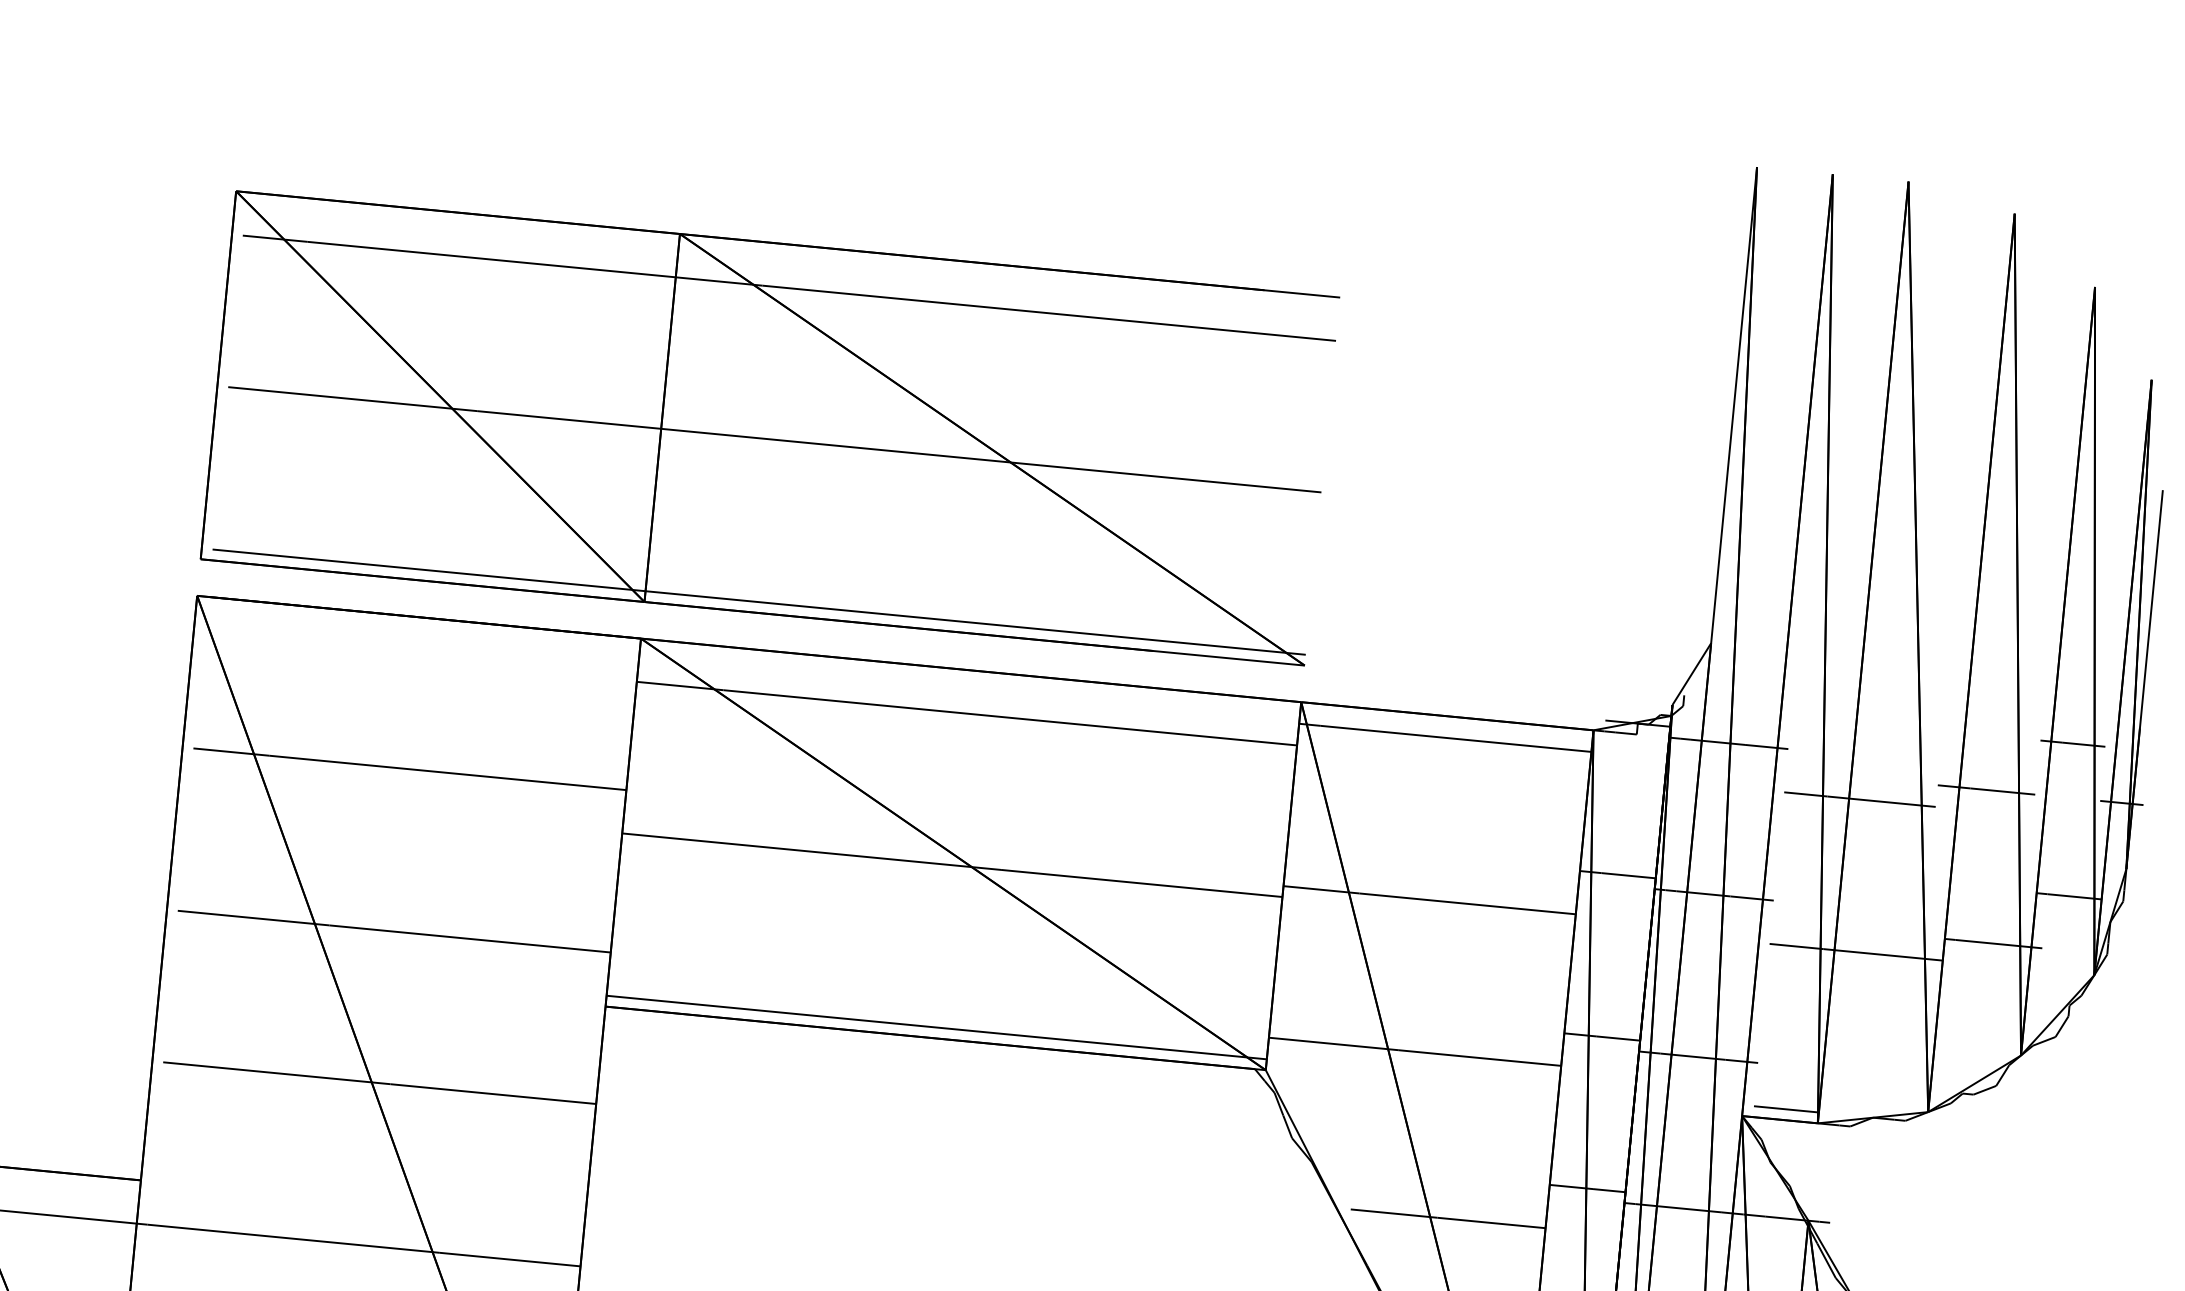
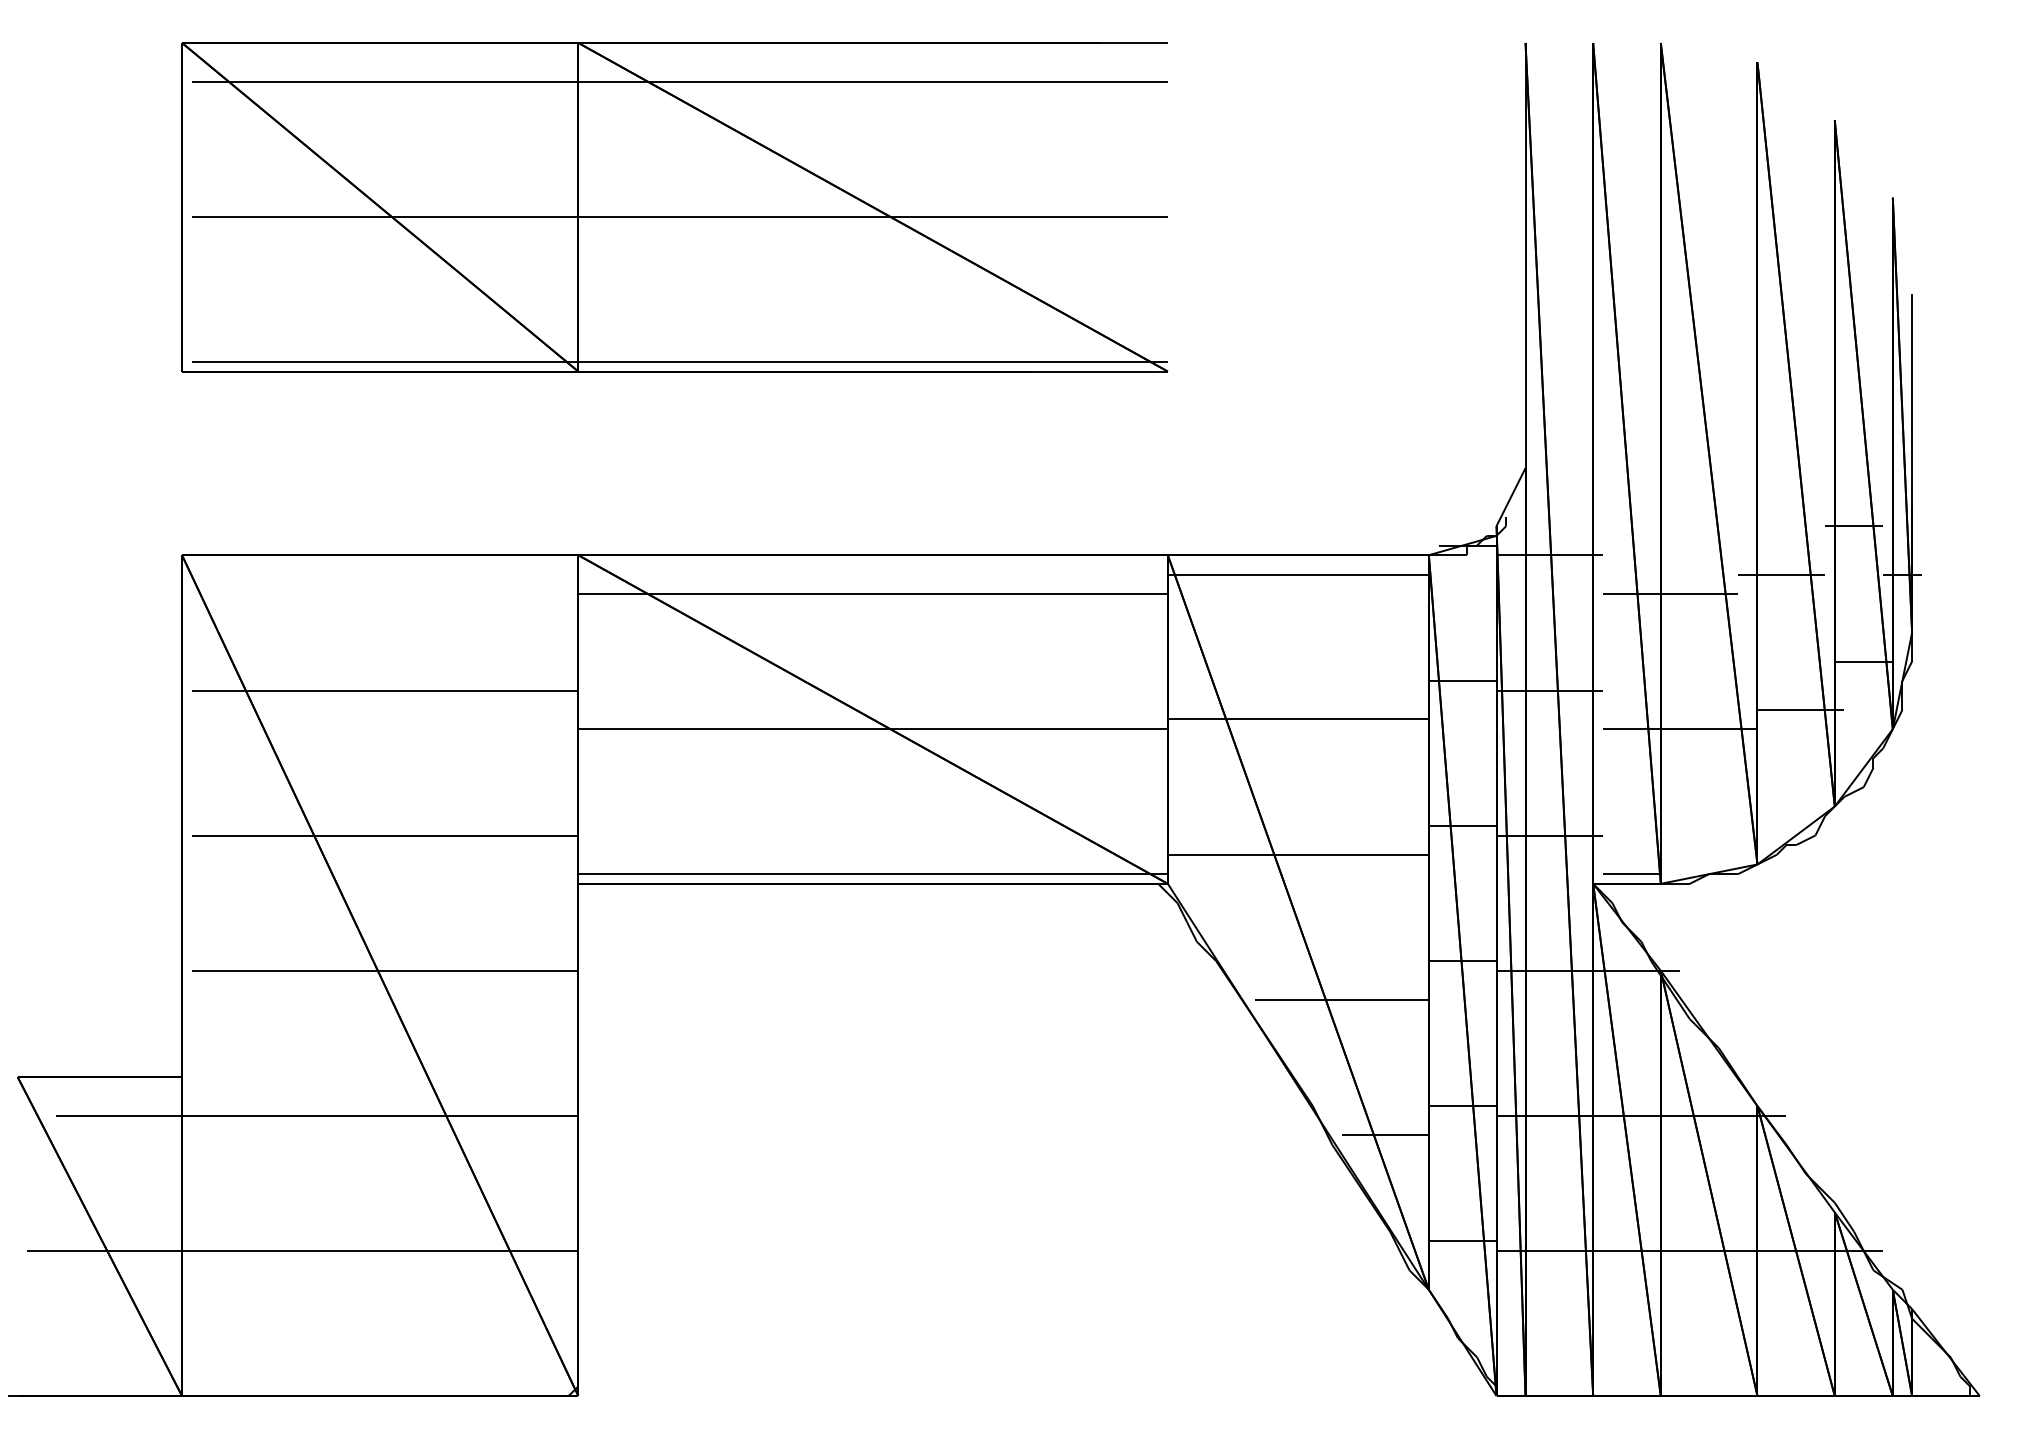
part: (769, 428) -> (674, 207), moved

